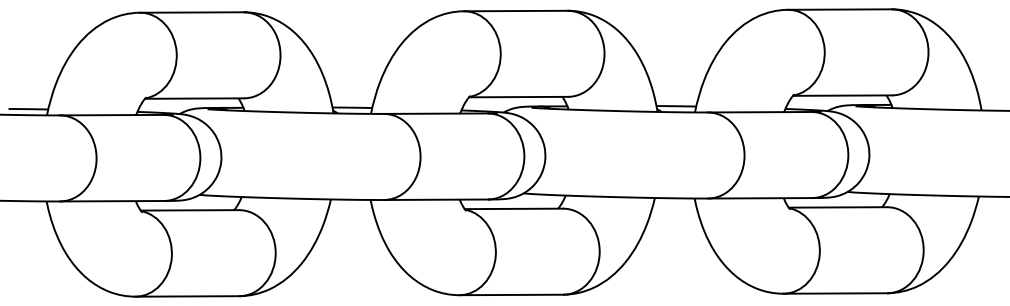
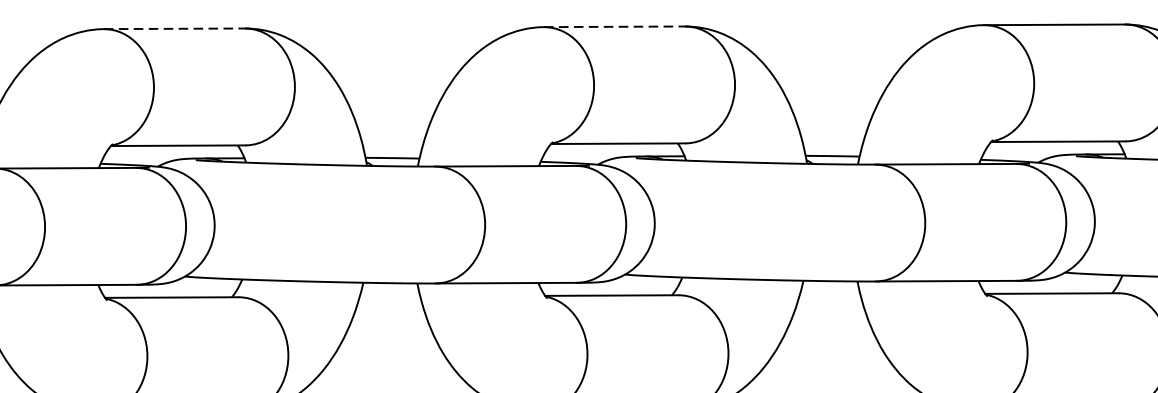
line: (515, 11) -> (614, 27), solid -> dashed
line: (191, 12) -> (173, 28), solid -> dashed

